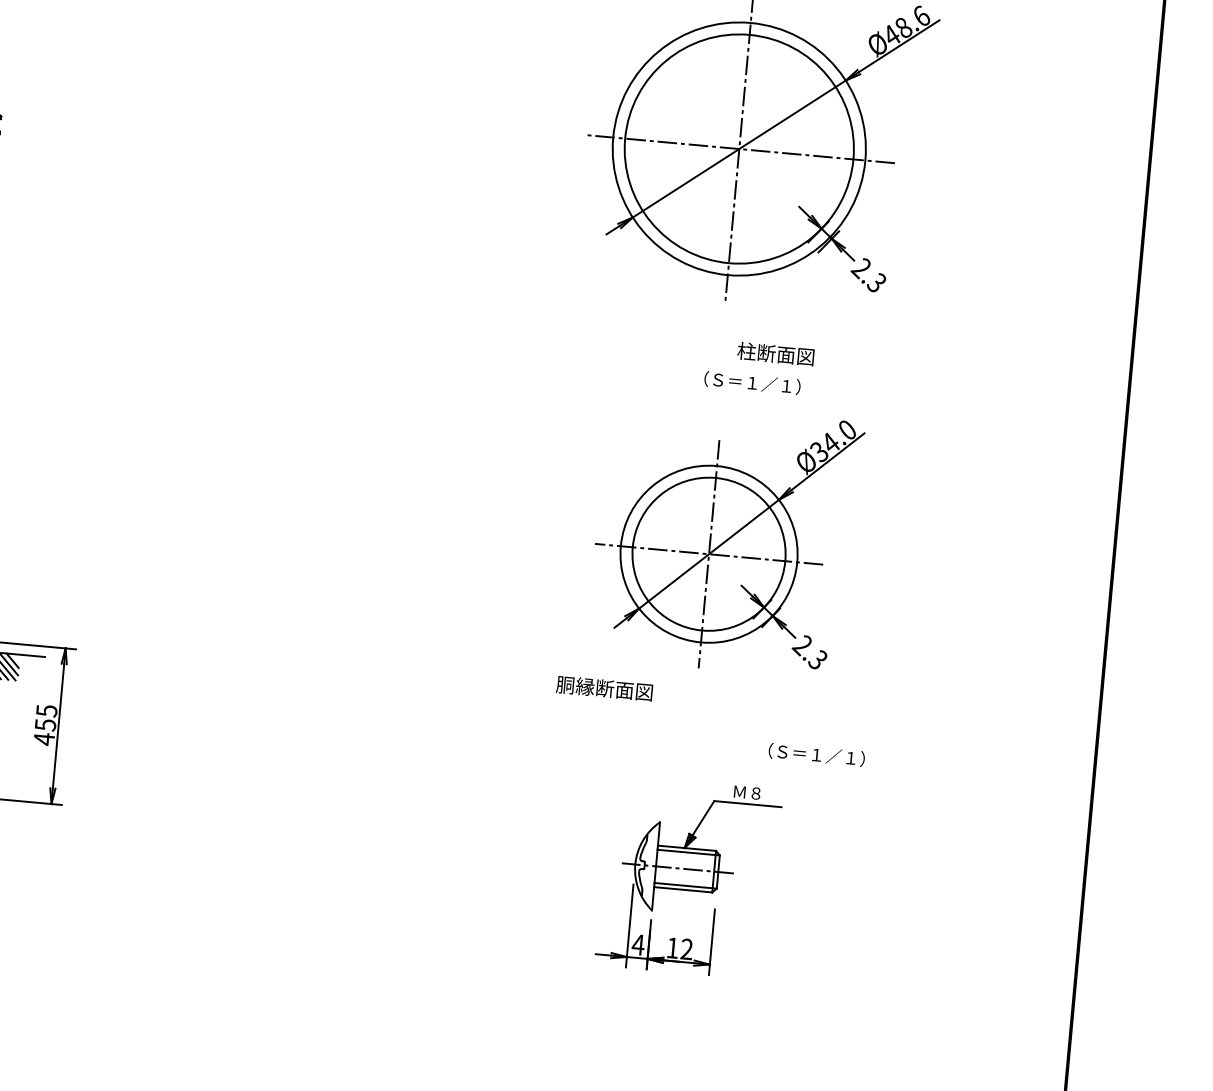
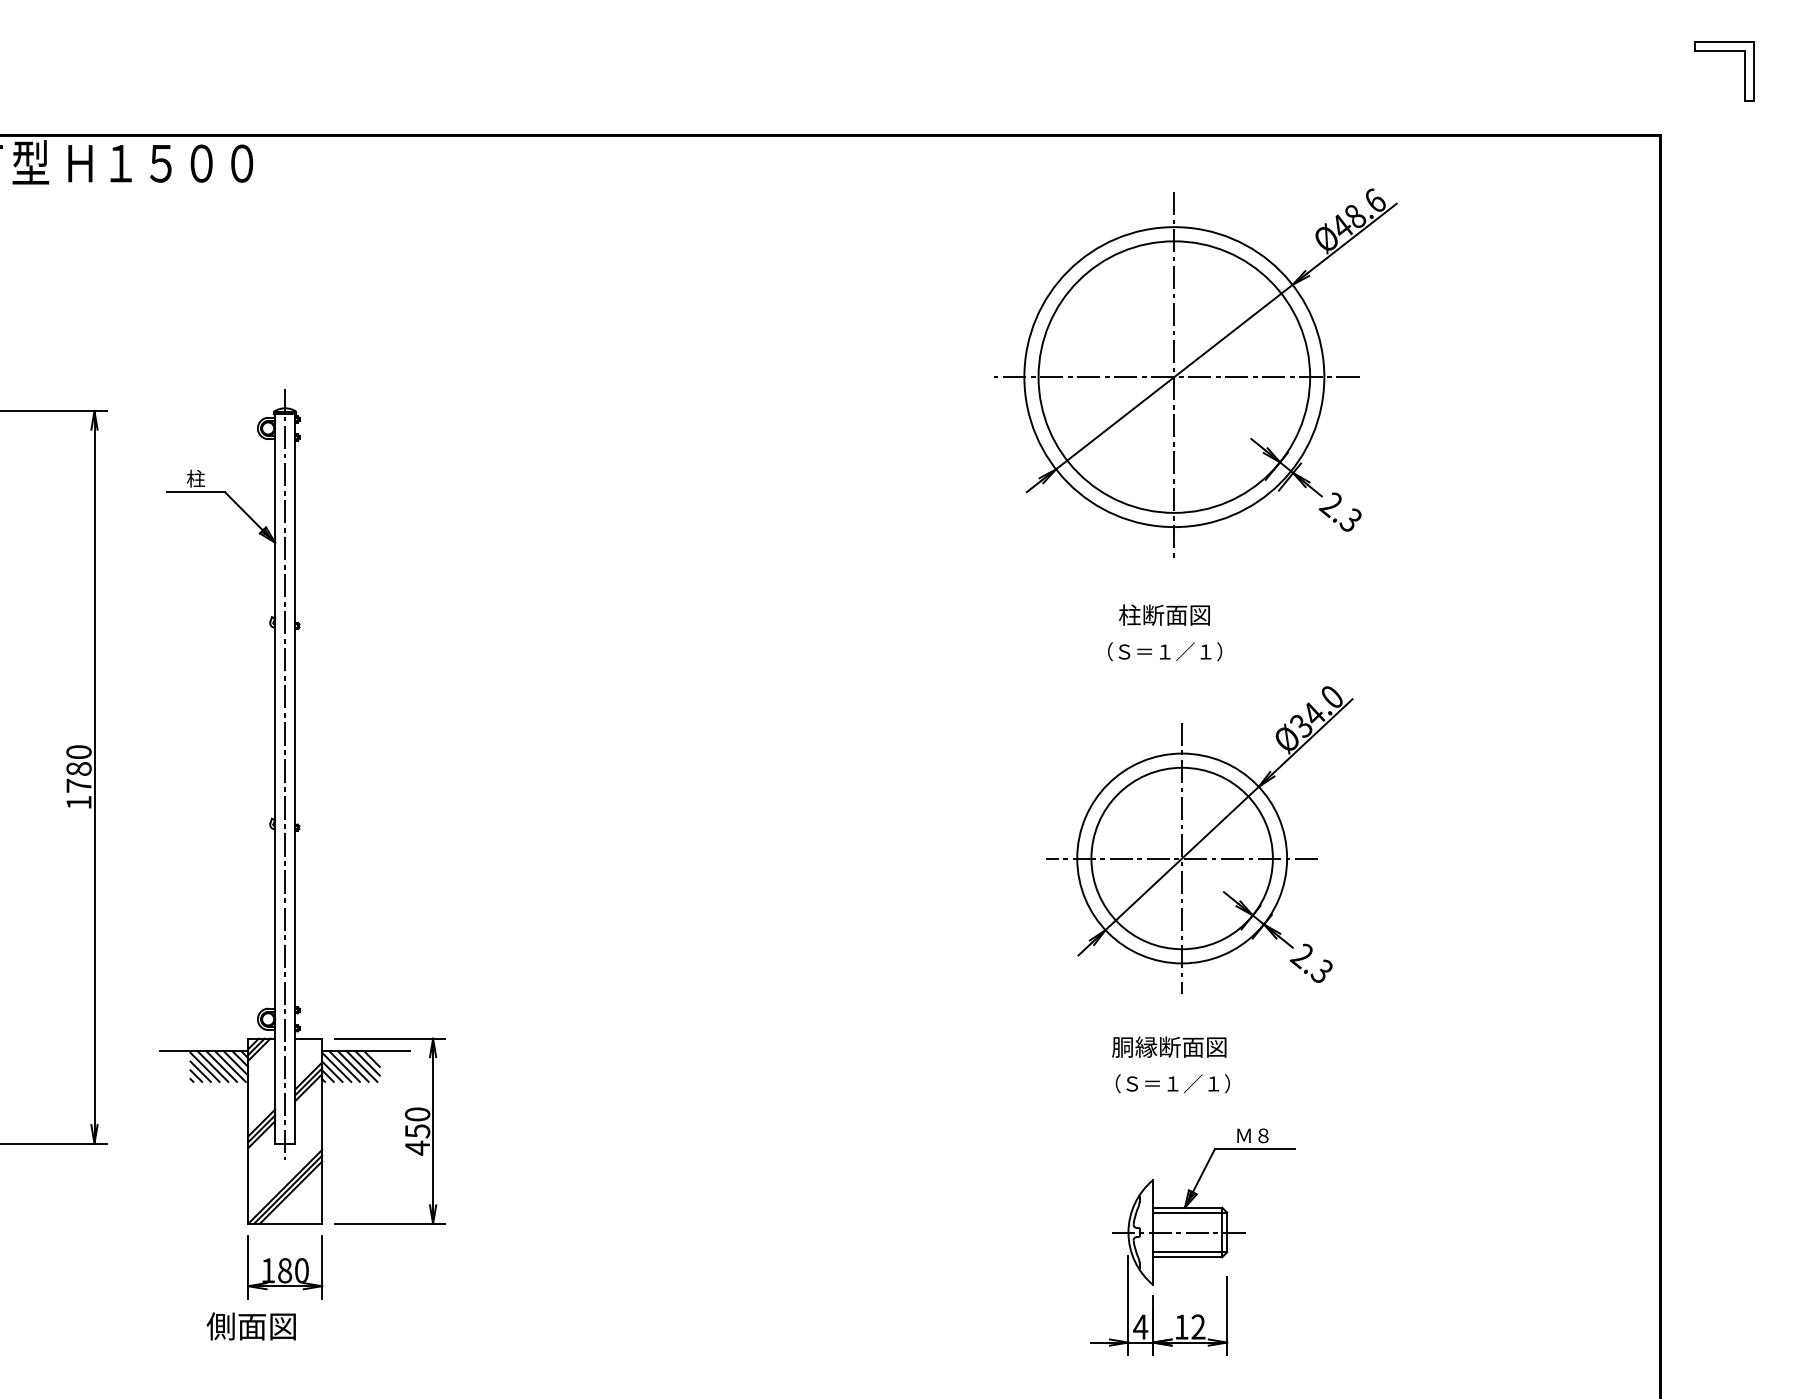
text: (775, 353) -> (1164, 614), moved
text: (752, 382) -> (1165, 651), moved
text: (604, 687) -> (1169, 1046), moved
text: (46, 710) -> (417, 1114), 455 -> 450
text: (816, 754) -> (1172, 1083), moved

